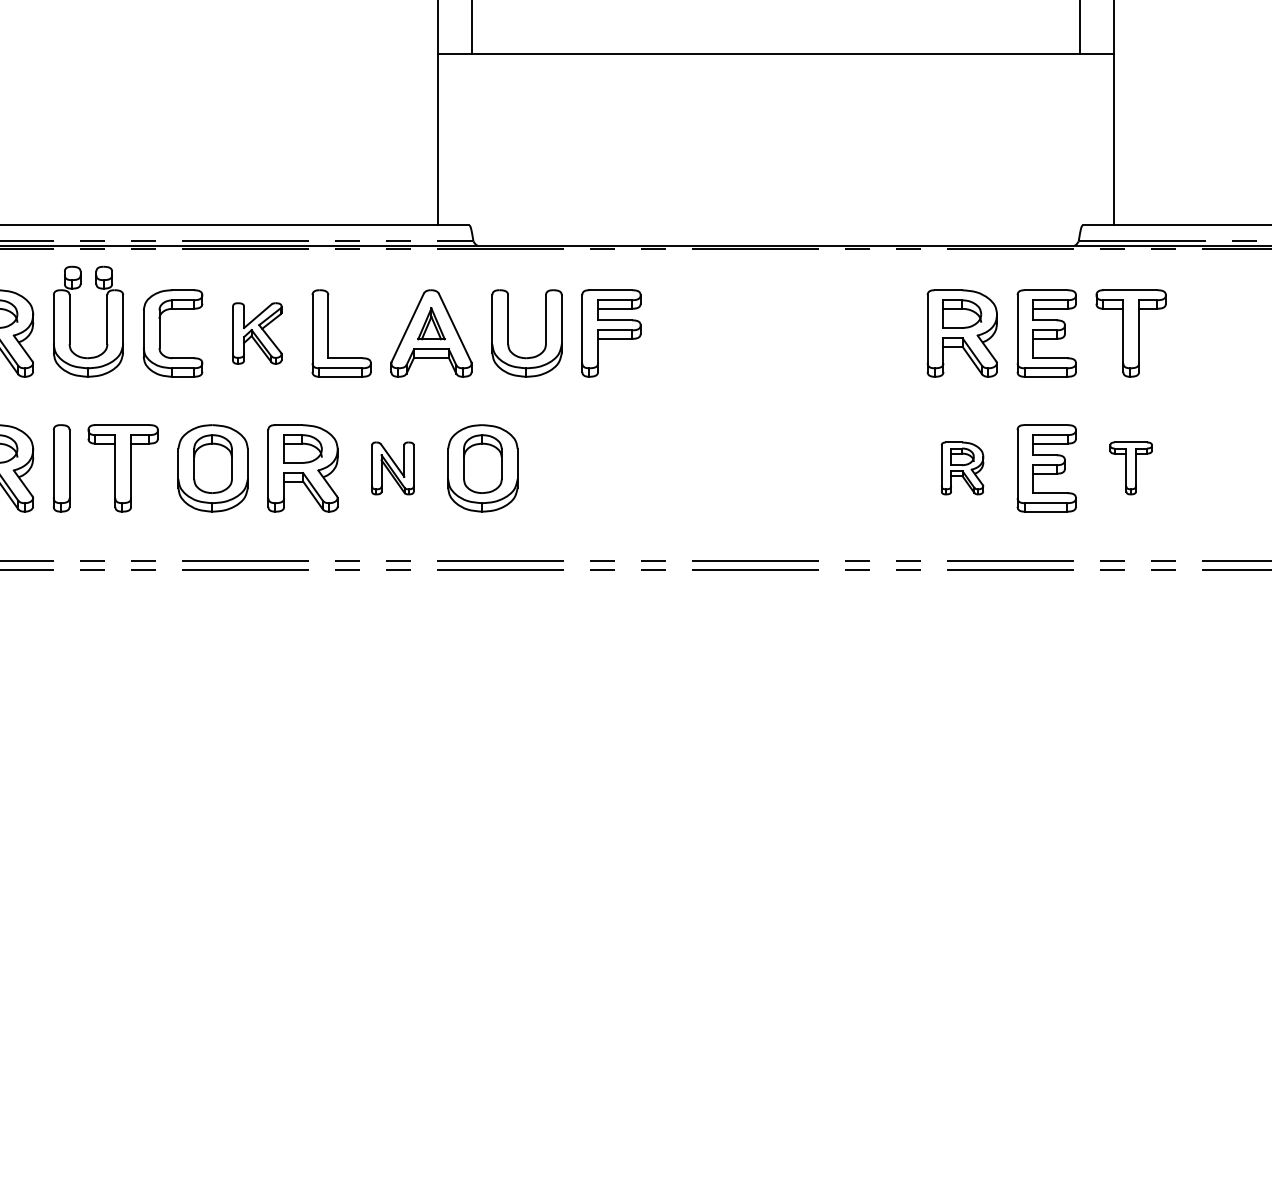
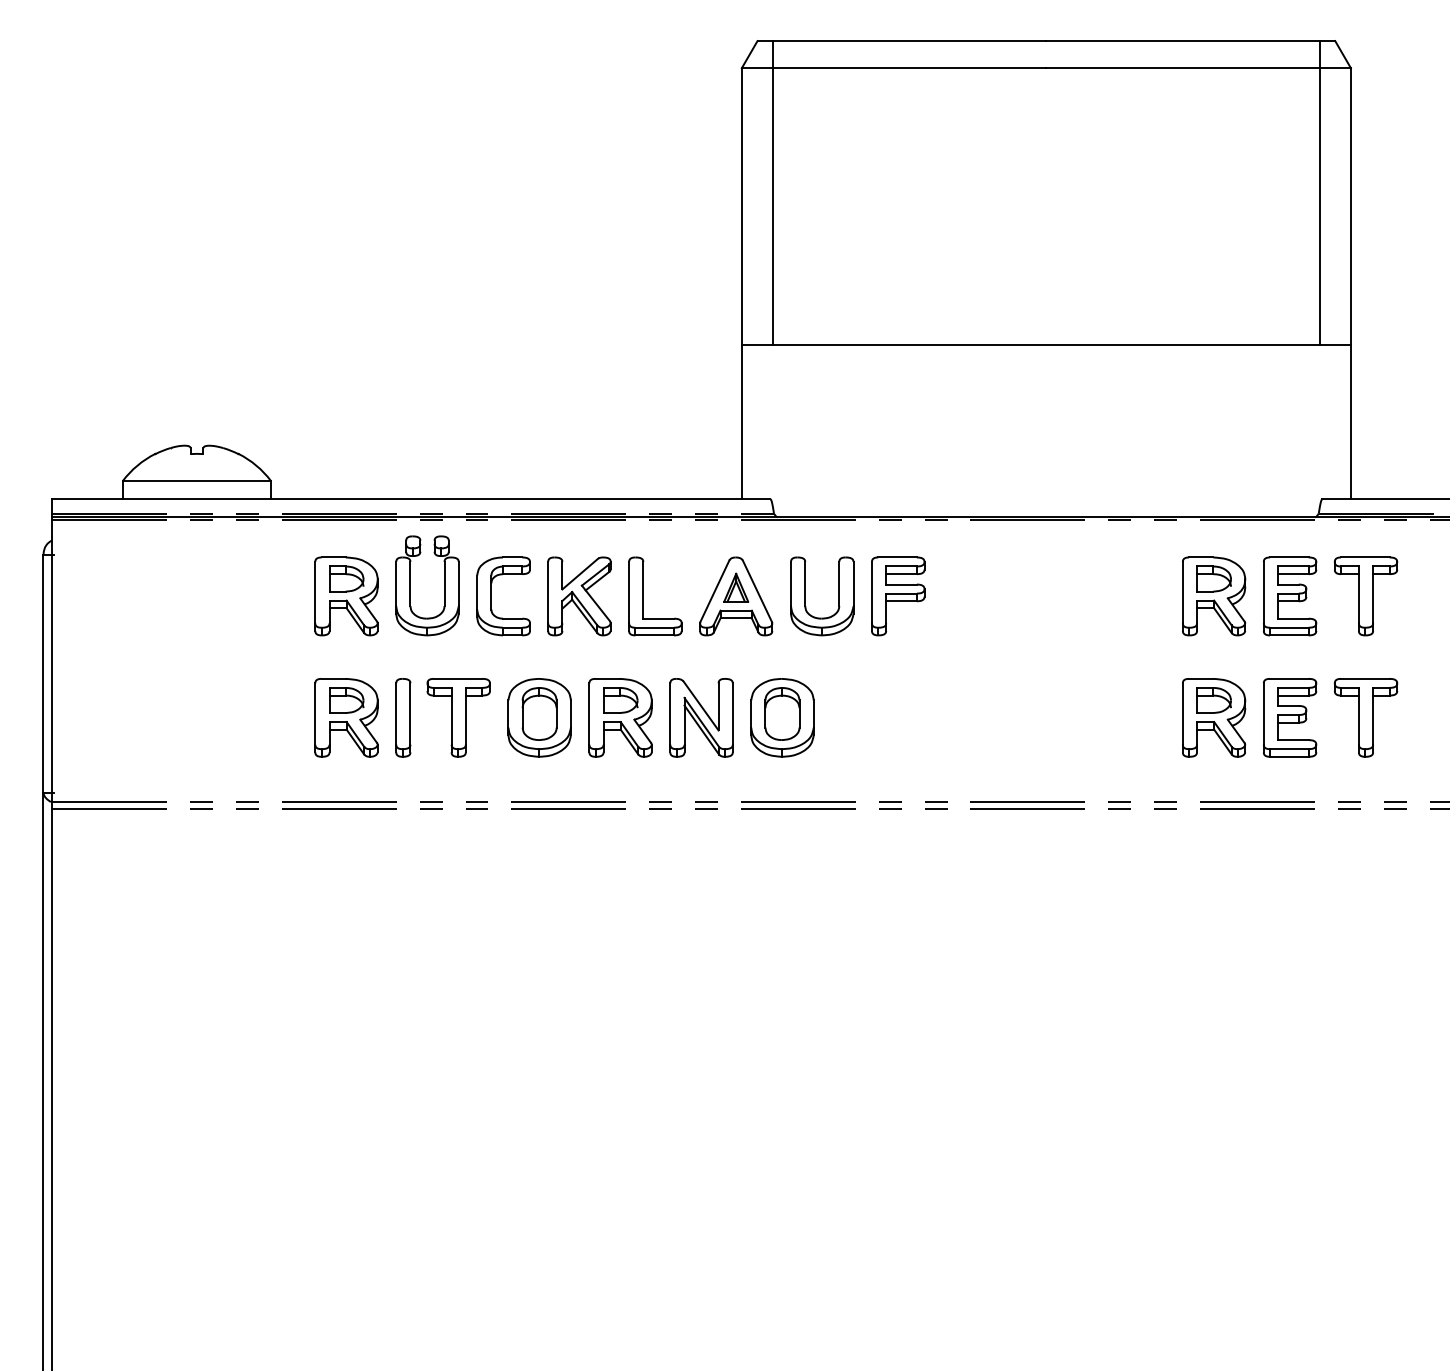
part: (257, 333) -> (579, 596), size x1.43
part: (392, 468) -> (701, 717), size x1.67
part: (962, 468) -> (1214, 717), size x1.67
part: (1130, 468) -> (1365, 717), size x1.67

